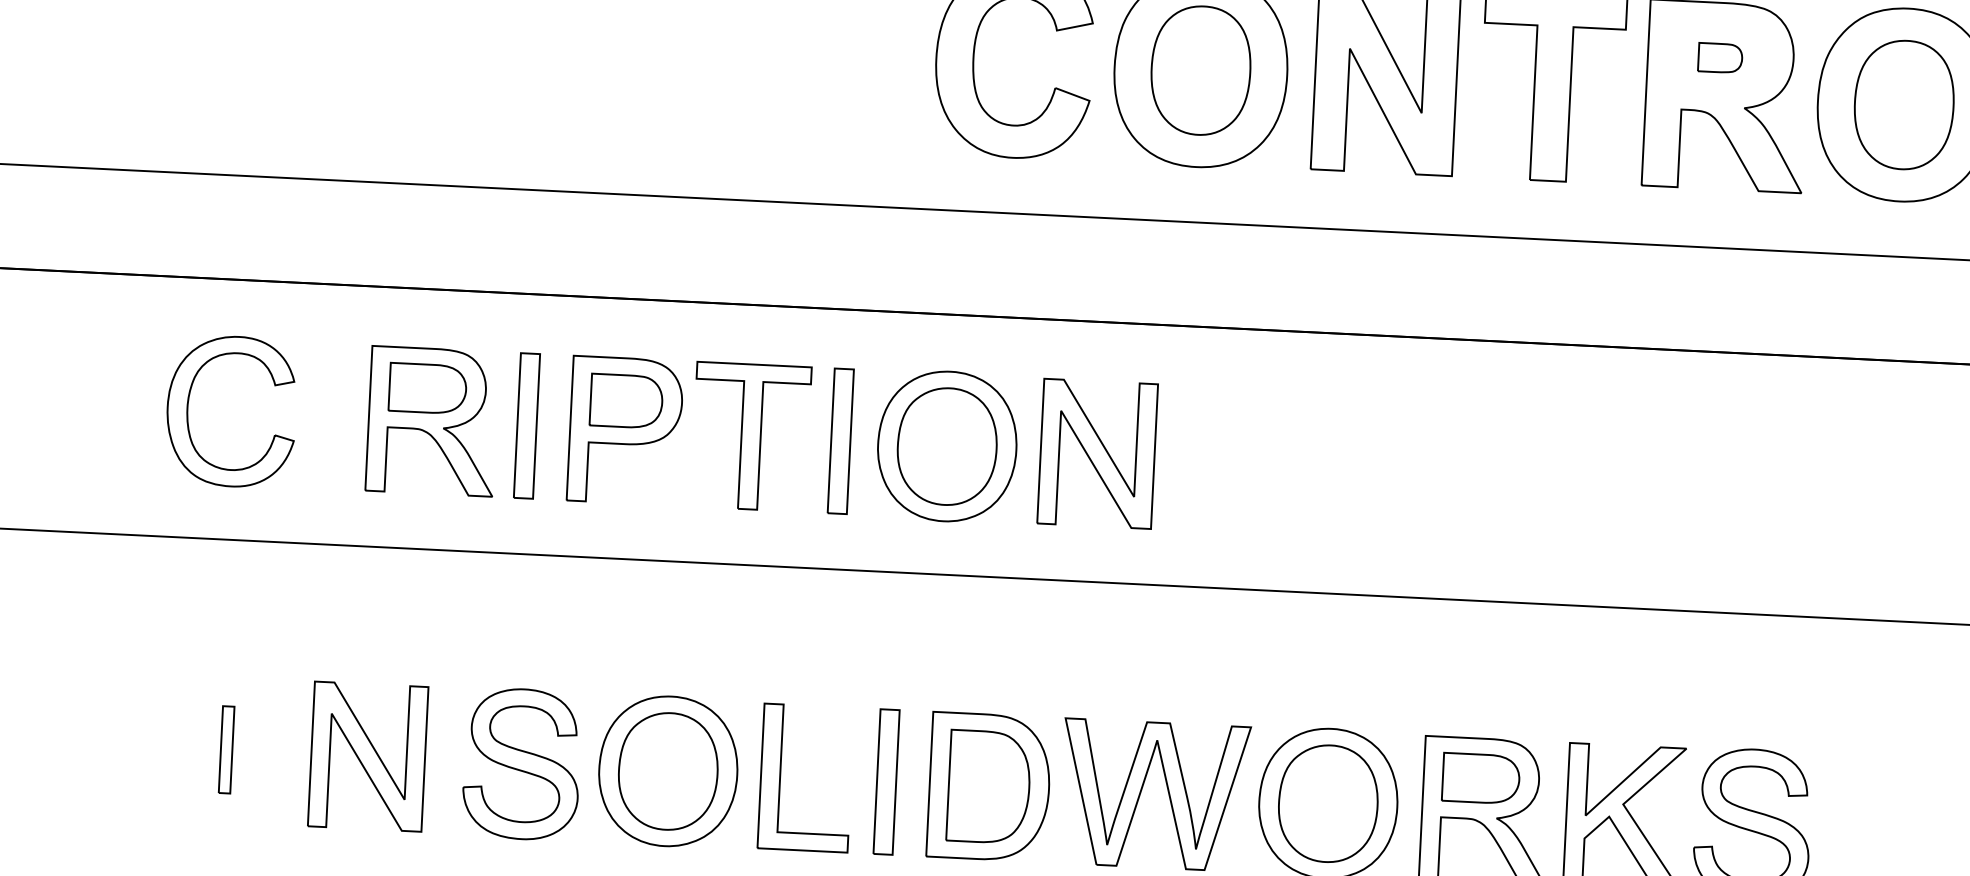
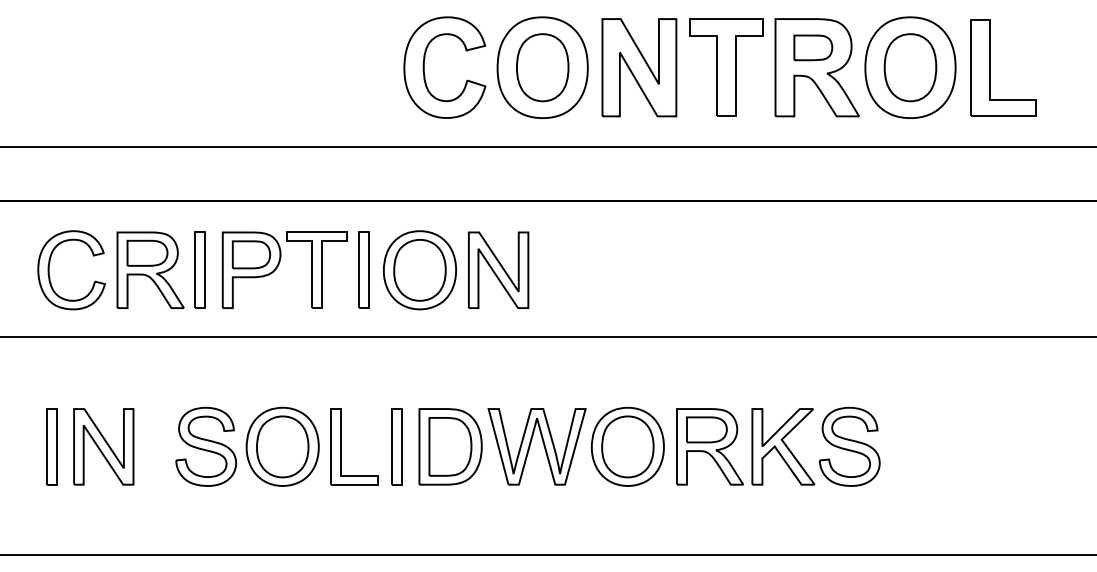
part: (1720, 57) -> (813, 47), size x1.67
part: (189, 409) -> (49, 270), moved
part: (226, 749) -> (51, 446), size x1.67
part: (367, 755) -> (103, 446), moved

